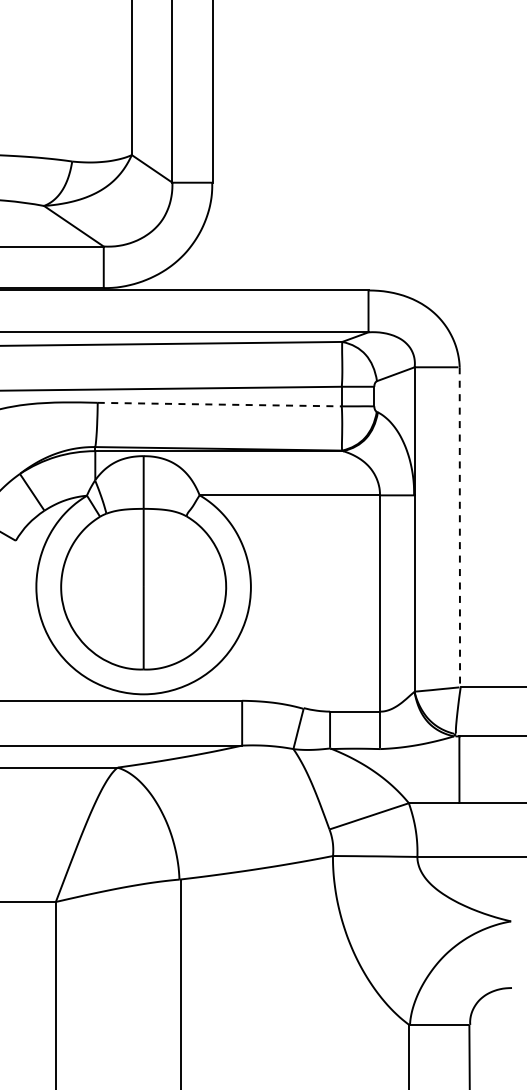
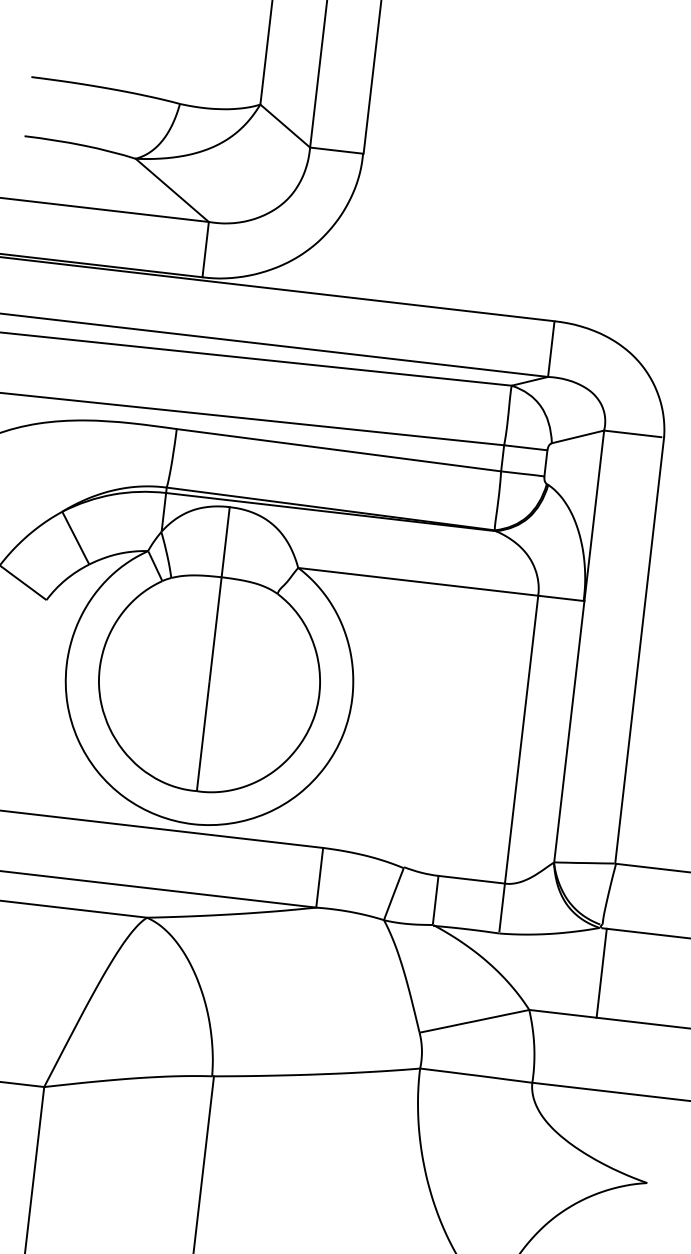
line: (220, 404) -> (339, 450), dashed -> solid
line: (459, 527) -> (639, 650), dashed -> solid

